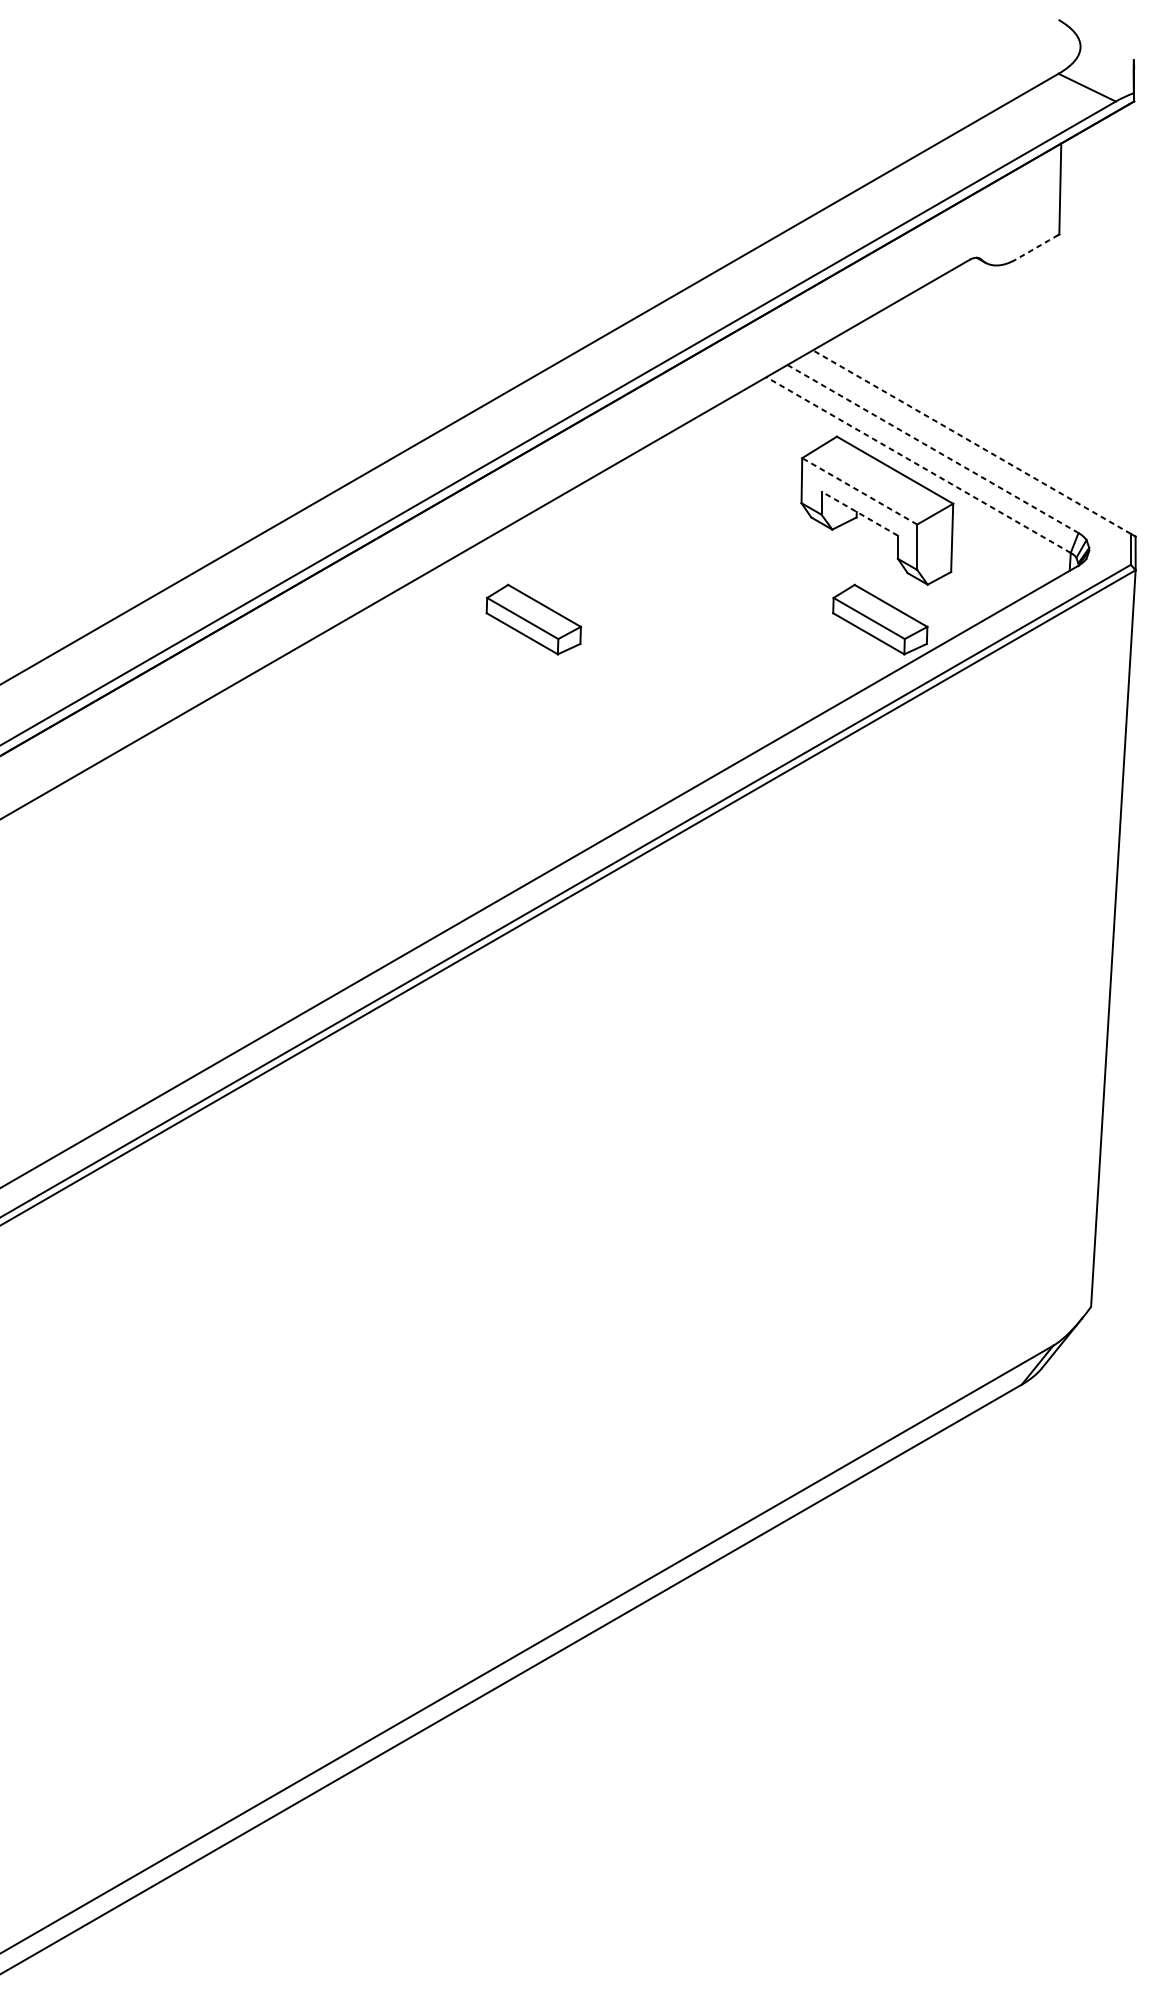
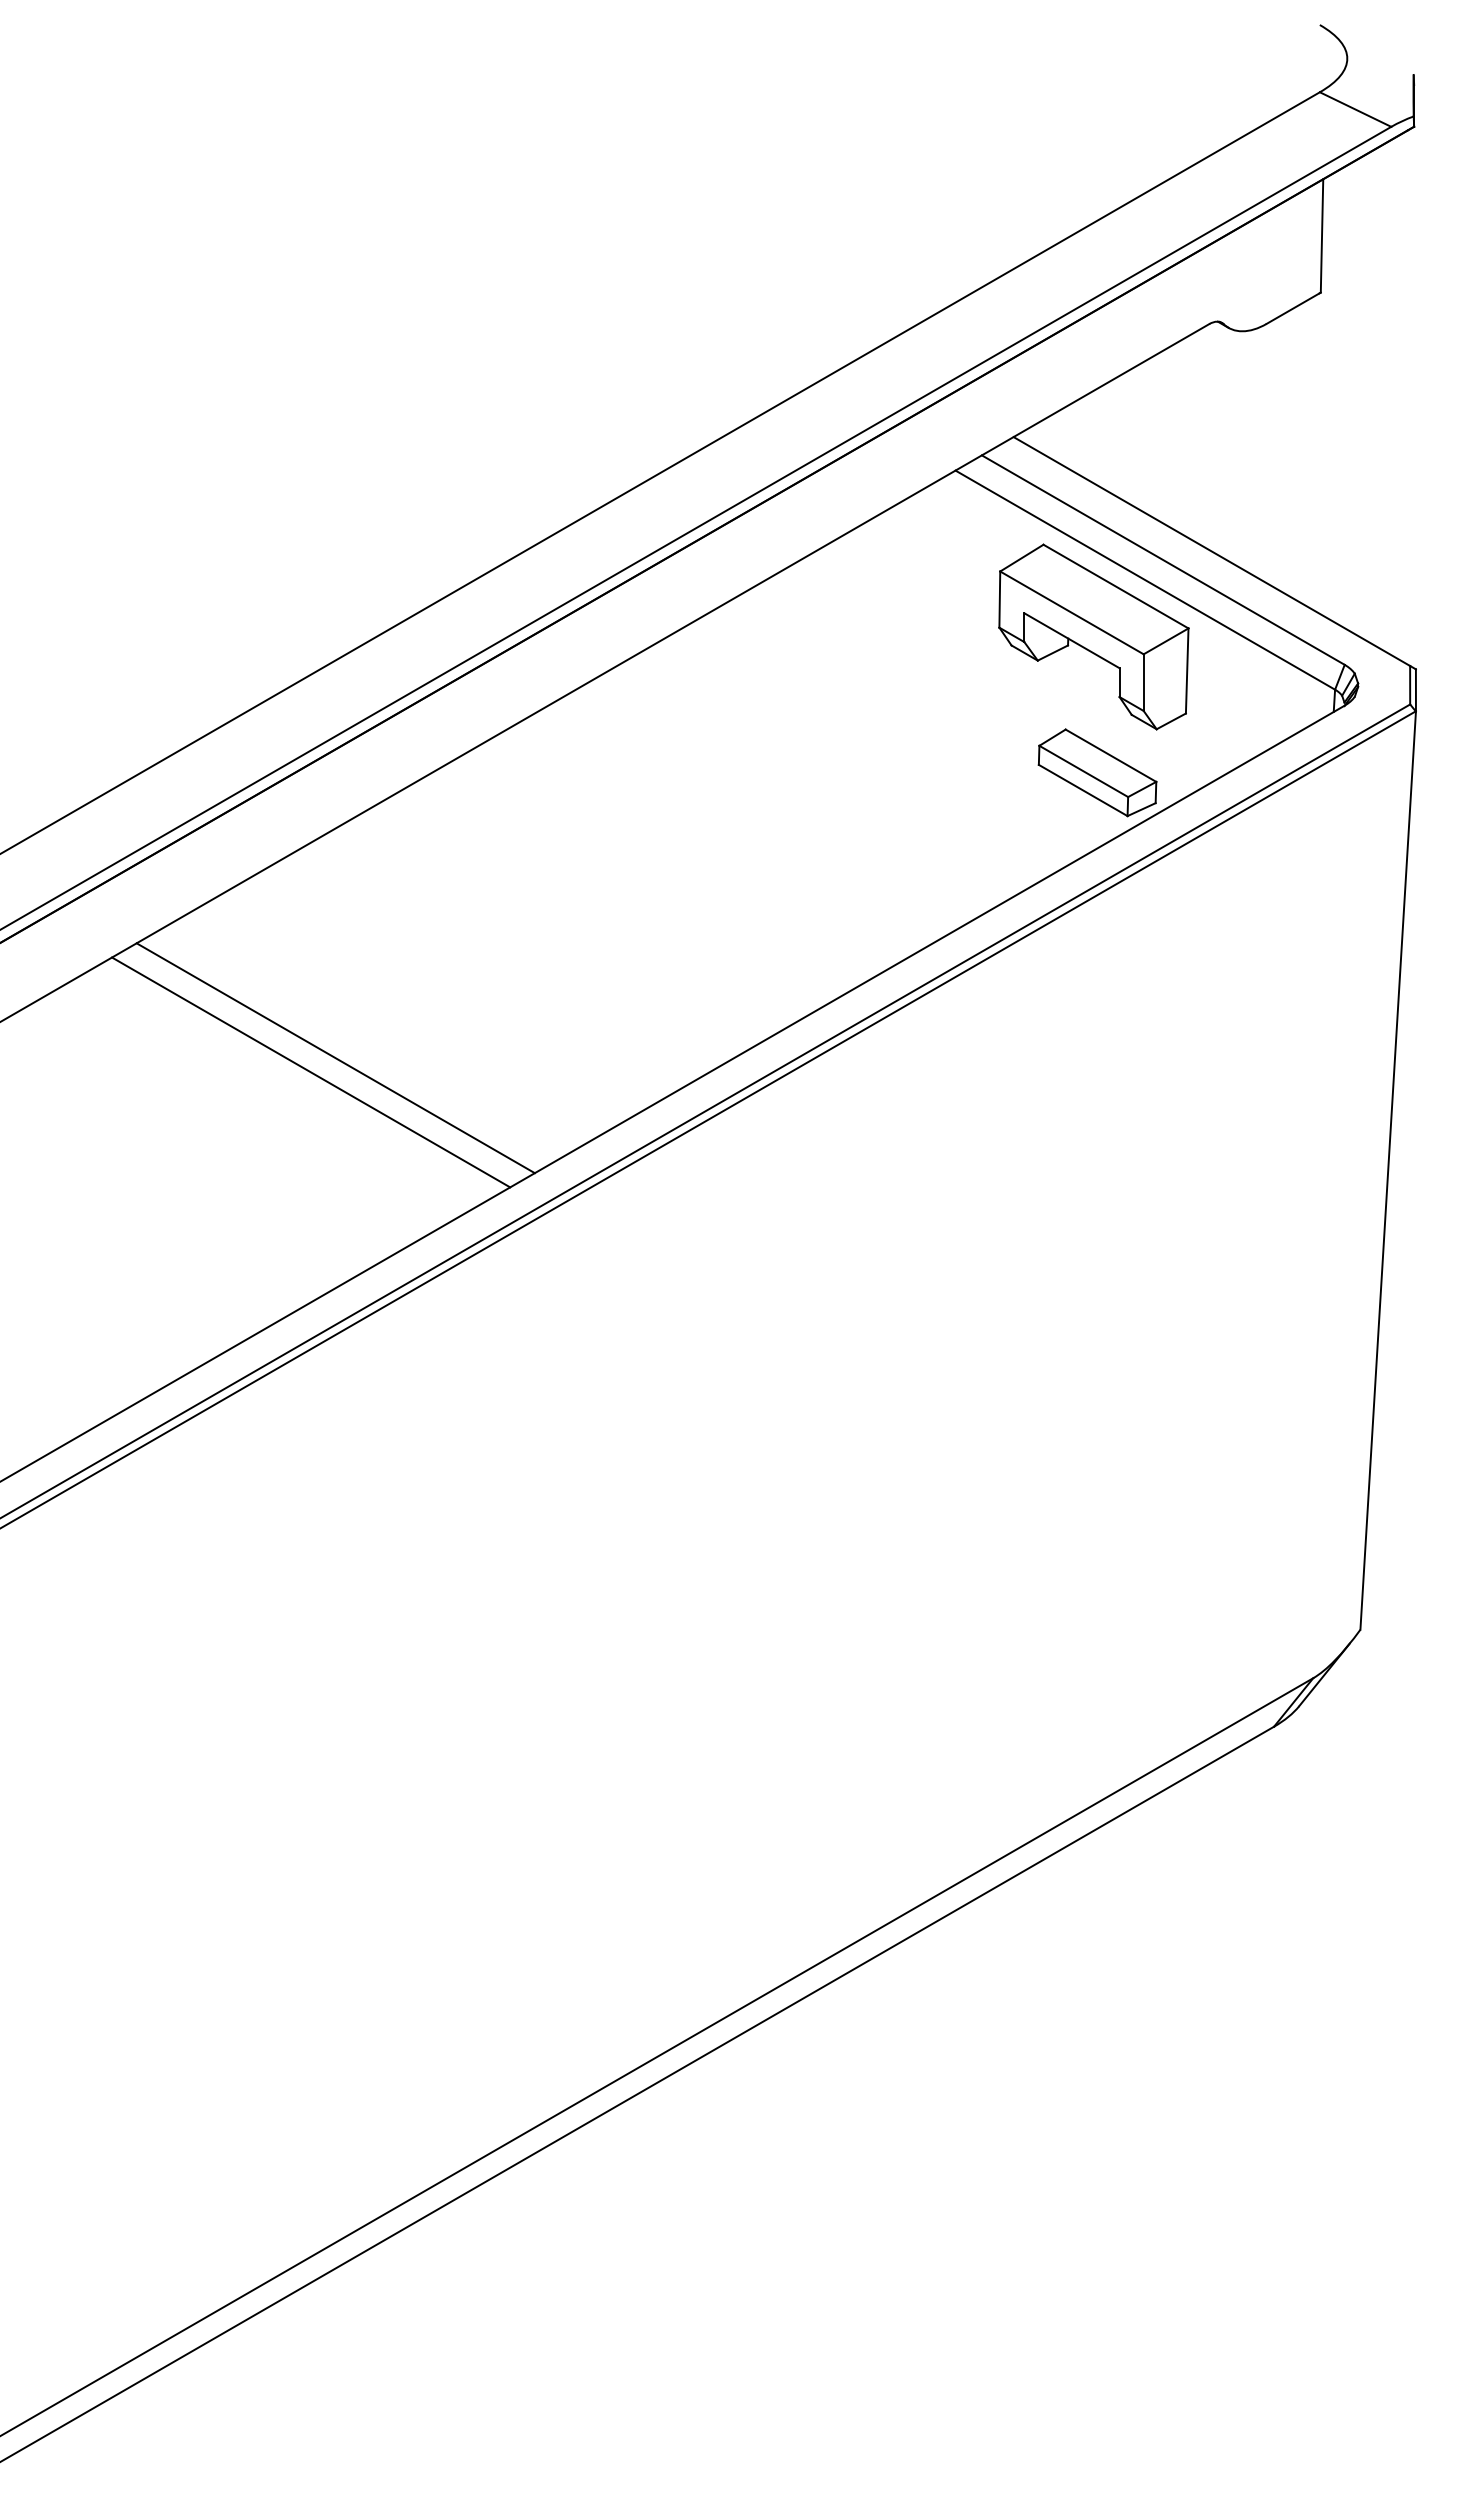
line: (1037, 247) -> (1293, 308), dashed -> solid
line: (971, 442) -> (1211, 551), dashed -> solid
line: (933, 449) -> (1163, 560), dashed -> solid
line: (917, 464) -> (1144, 579), dashed -> solid
line: (859, 491) -> (1071, 612), dashed -> solid
line: (859, 513) -> (1071, 640), dashed -> solid
part: (533, 619) -> (665, 772), removed
line: (269, 848) -> (335, 1058), added
line: (249, 859) -> (311, 1072), added

